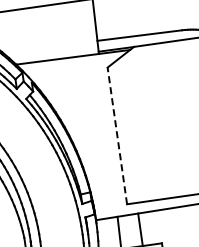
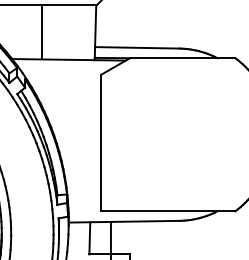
line: (41, 33) -> (41, 32), added
line: (117, 135) -> (101, 142), dashed -> solid

